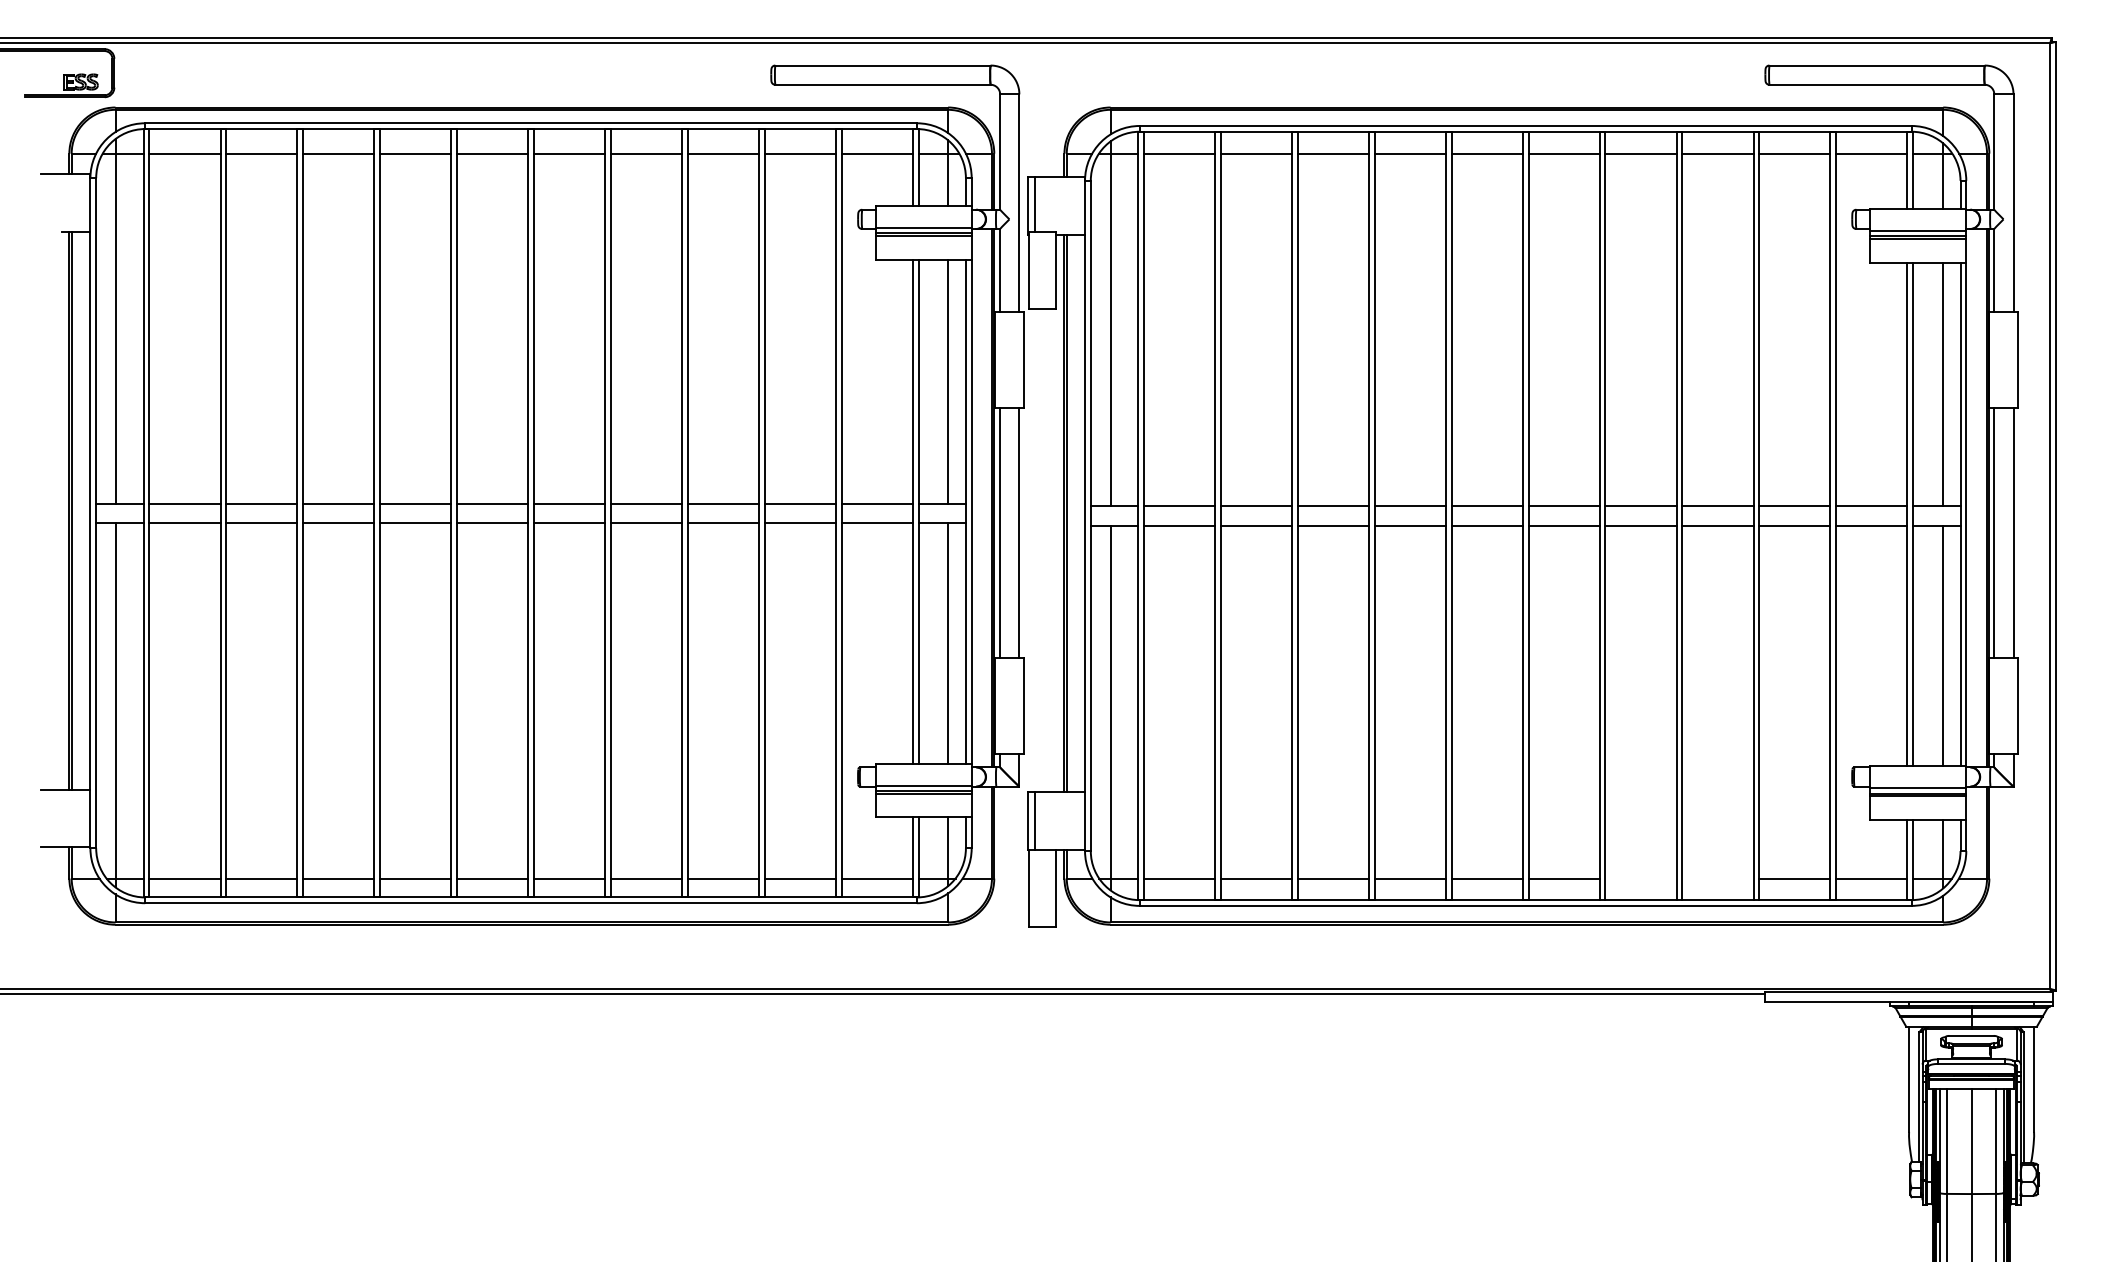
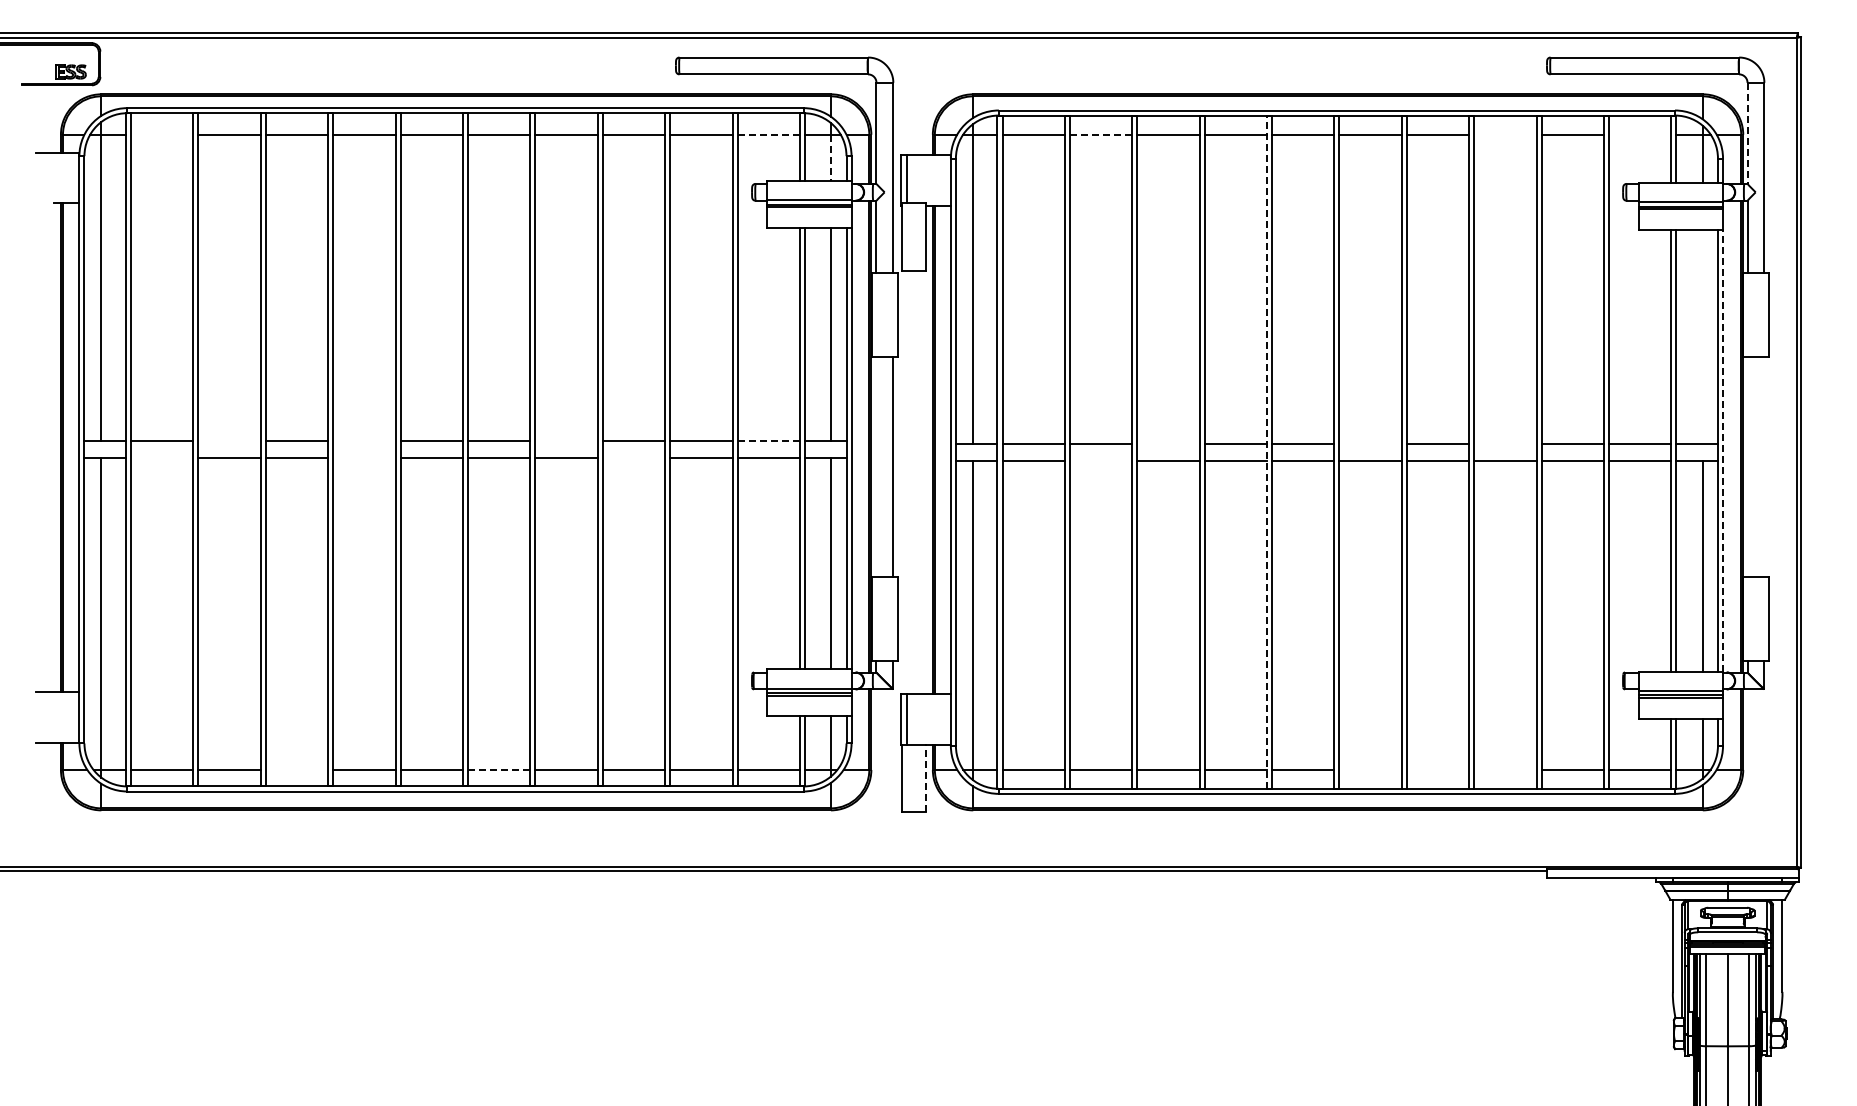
line: (1994, 152) -> (1747, 133), solid -> dashed
line: (185, 153) -> (162, 134), removed
line: (878, 153) -> (769, 134), solid -> dashed
line: (1256, 153) -> (1101, 134), solid -> dashed
line: (1718, 153) -> (1505, 134), removed
line: (1872, 153) -> (1640, 134), removed
line: (947, 179) -> (830, 157), solid -> dashed
line: (1942, 383) -> (1702, 336), removed
line: (261, 503) -> (229, 441), removed
line: (415, 503) -> (364, 441), removed
line: (646, 503) -> (566, 441), removed
line: (876, 503) -> (768, 441), solid -> dashed
line: (1333, 506) -> (1168, 443), removed
line: (1563, 506) -> (1370, 443), removed
line: (1718, 506) -> (1505, 443), removed
line: (1966, 514) -> (1723, 450), solid -> dashed
line: (1446, 516) -> (1267, 452), solid -> dashed
line: (185, 523) -> (162, 458), removed
line: (415, 523) -> (364, 458), removed
line: (722, 523) -> (633, 458), removed
line: (1255, 525) -> (1100, 460), removed
line: (1000, 532) -> (876, 466), removed
line: (1994, 532) -> (1747, 466), removed
line: (2013, 532) -> (1764, 466), removed
line: (338, 878) -> (296, 769), removed
line: (568, 878) -> (498, 769), solid -> dashed
line: (1563, 878) -> (1370, 769), removed
line: (1056, 888) -> (925, 778), solid -> dashed

